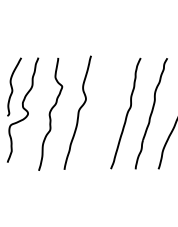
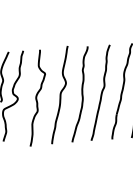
curve: (103, 113) -> (81, 94), added

